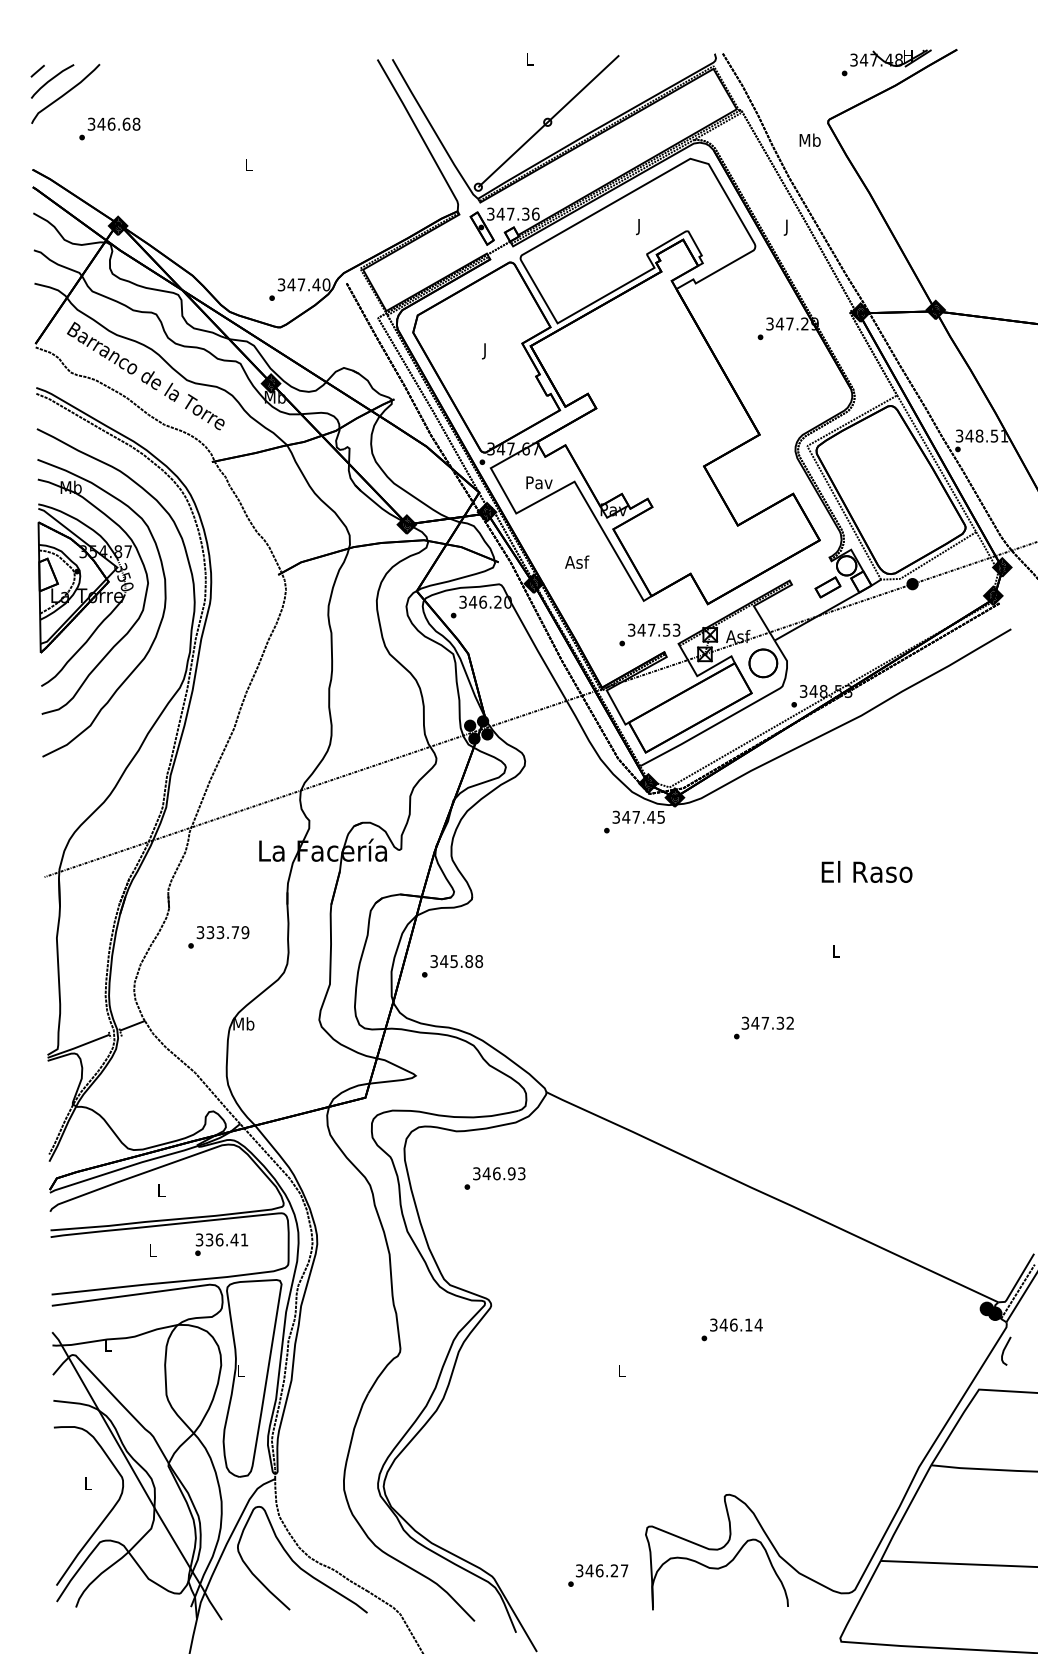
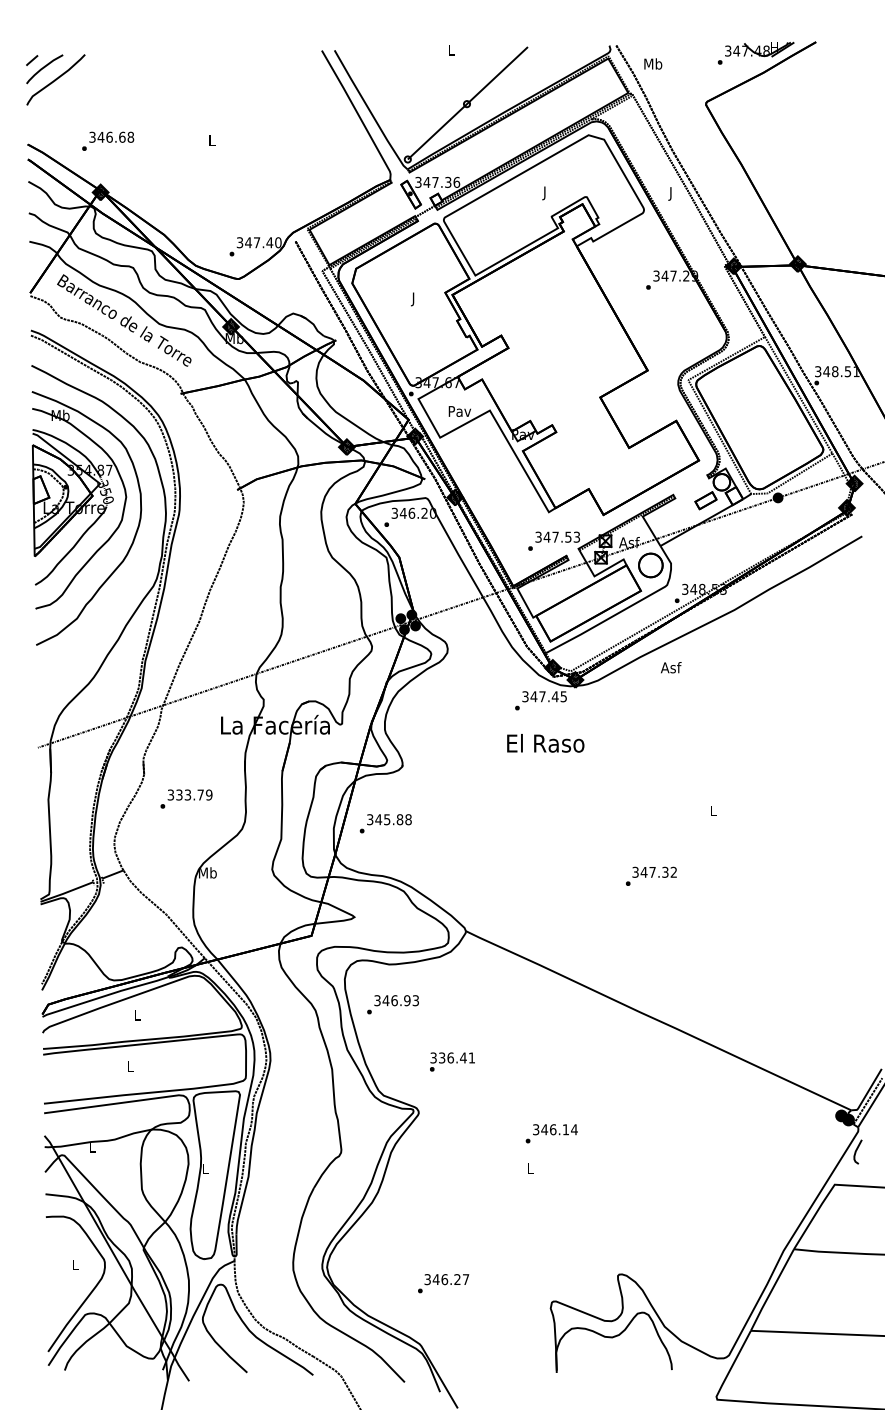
text: (109, 128) -> (107, 140), moved
text: (809, 139) -> (652, 63), moved
text: (577, 561) -> (671, 667), moved
text: (866, 871) -> (545, 742), moved
text: (494, 1178) -> (392, 1004), moved
text: (221, 1244) -> (452, 1061), moved
text: (731, 1329) -> (551, 1133), moved
text: (598, 1575) -> (443, 1283), moved

